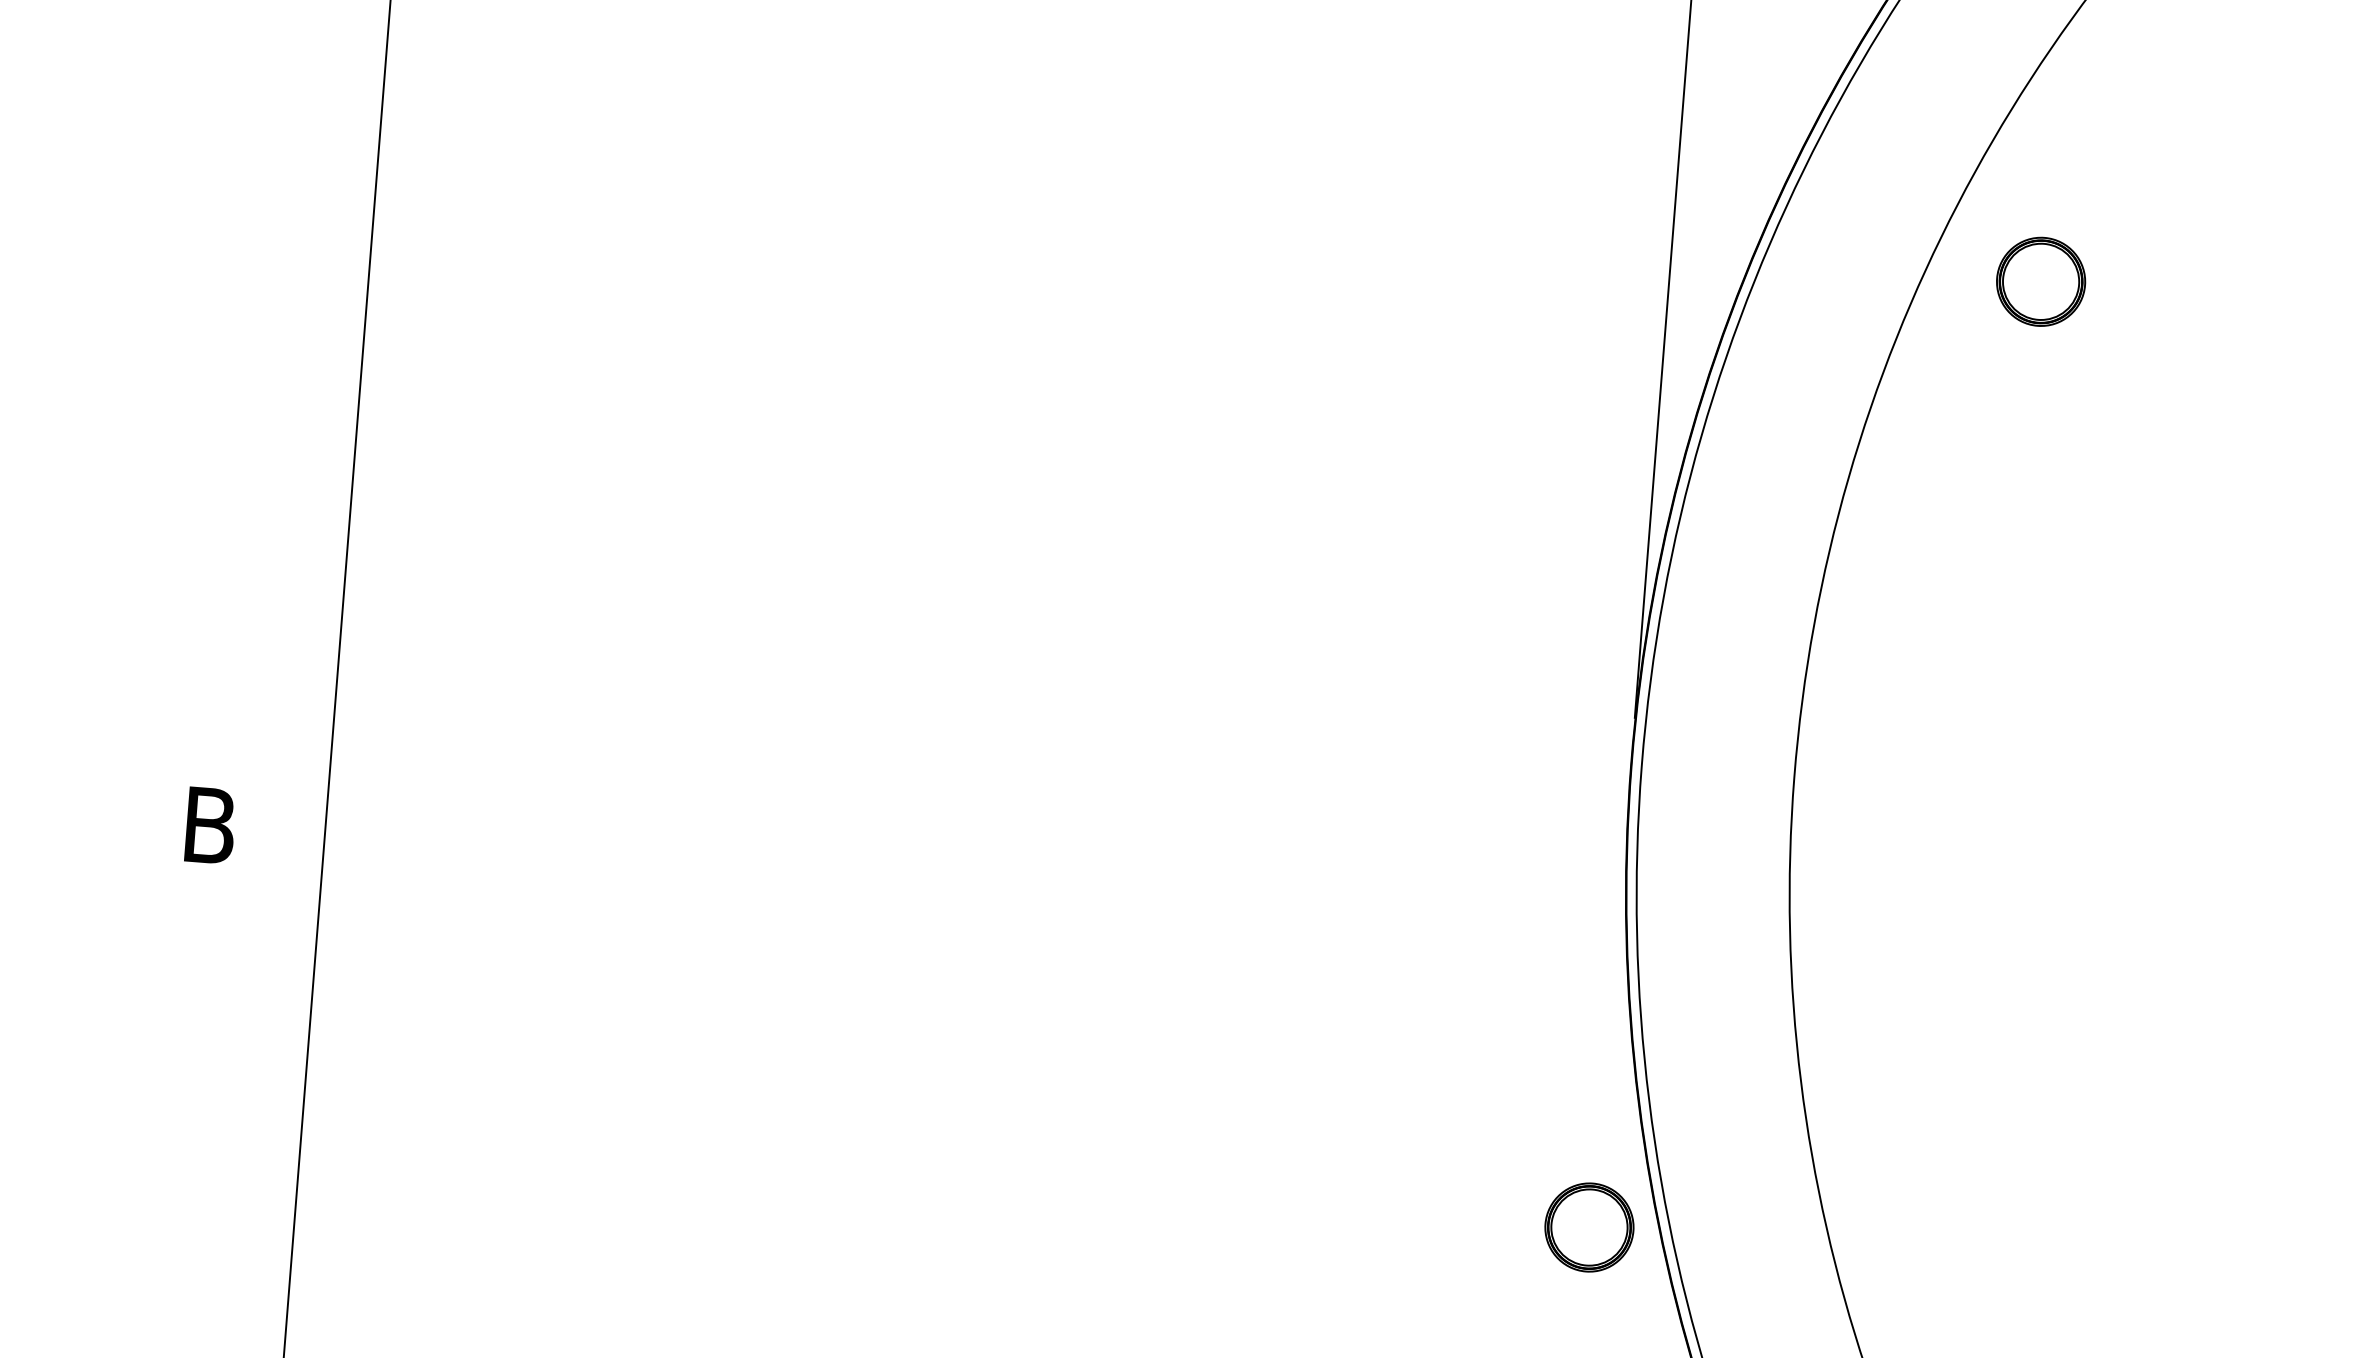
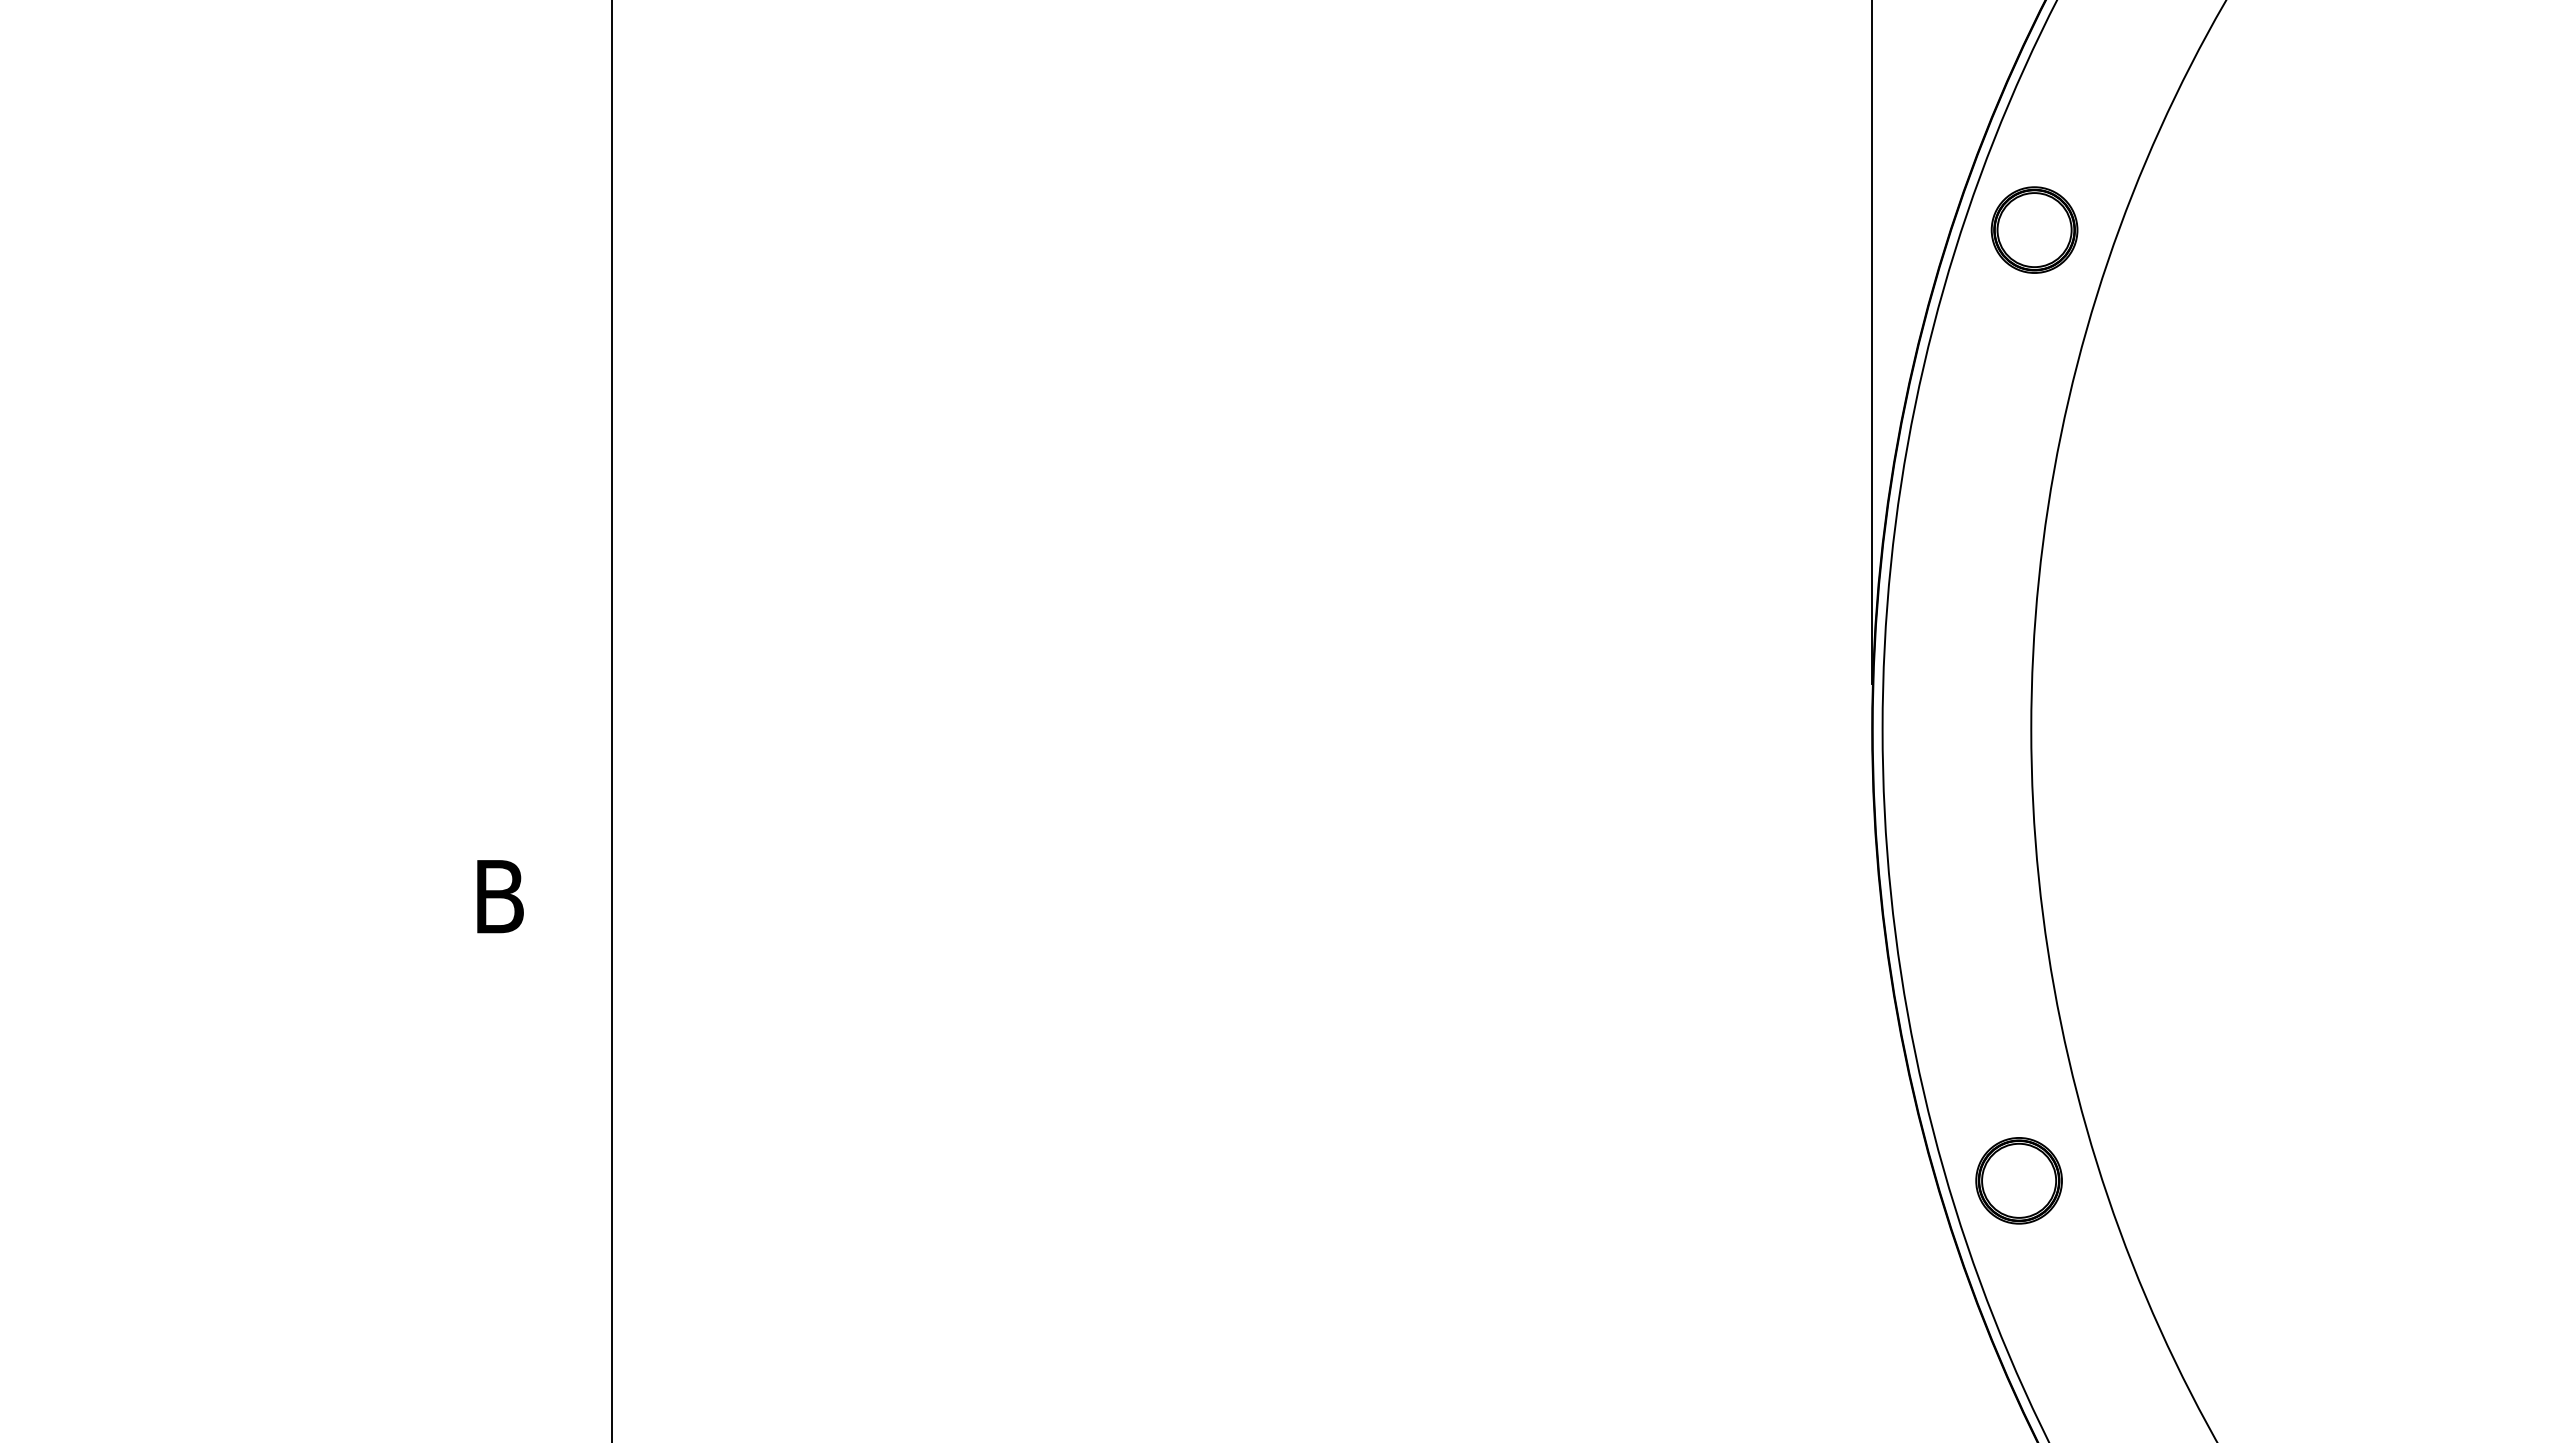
part: (2041, 281) -> (2034, 229), moved
part: (1588, 1227) -> (2018, 1180), moved

